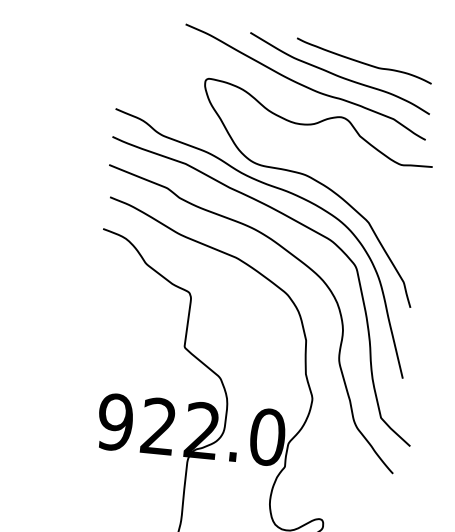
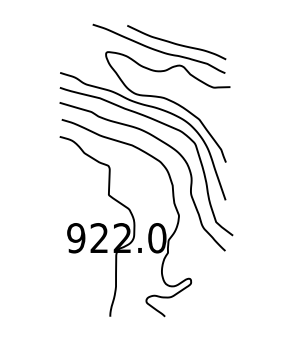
curve: (361, 60) -> (187, 34), removed

